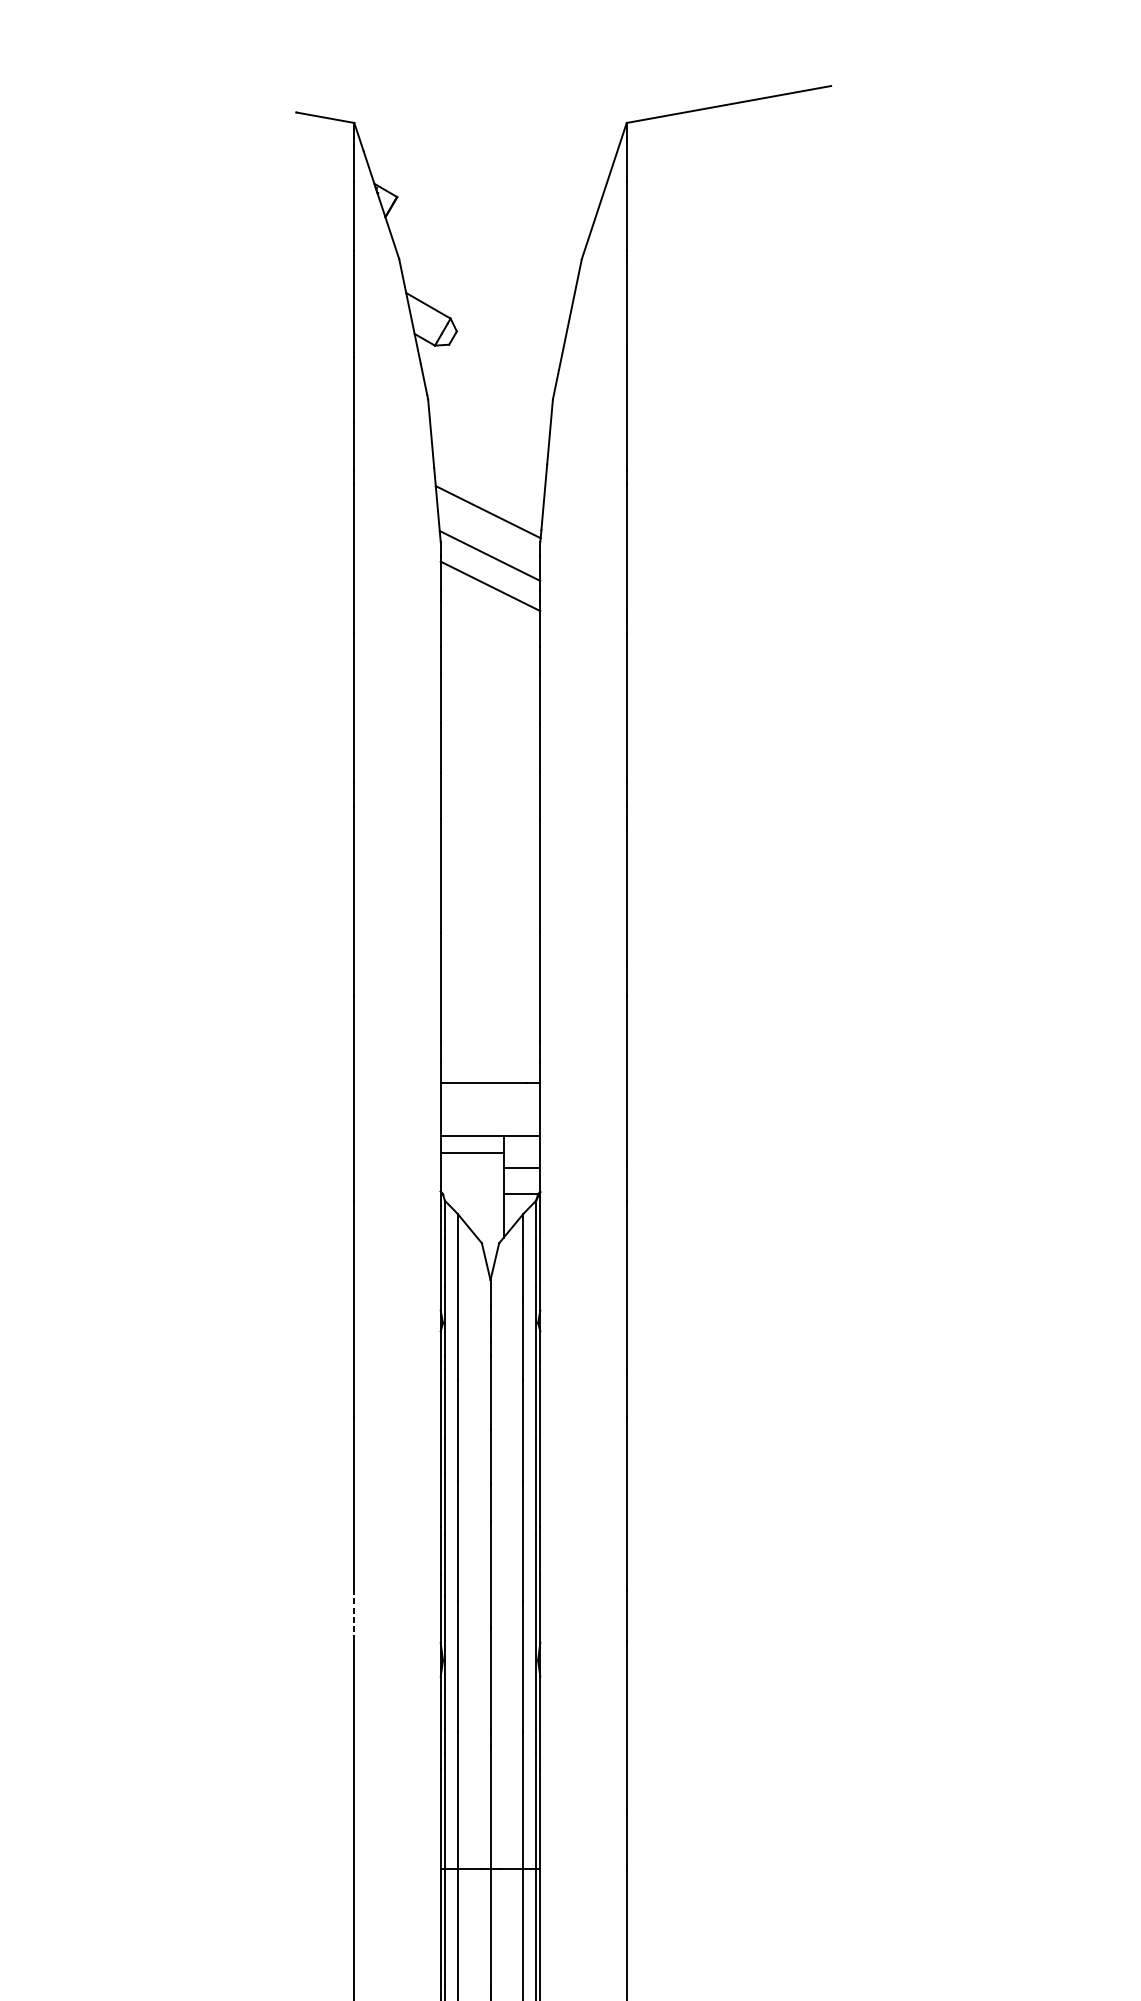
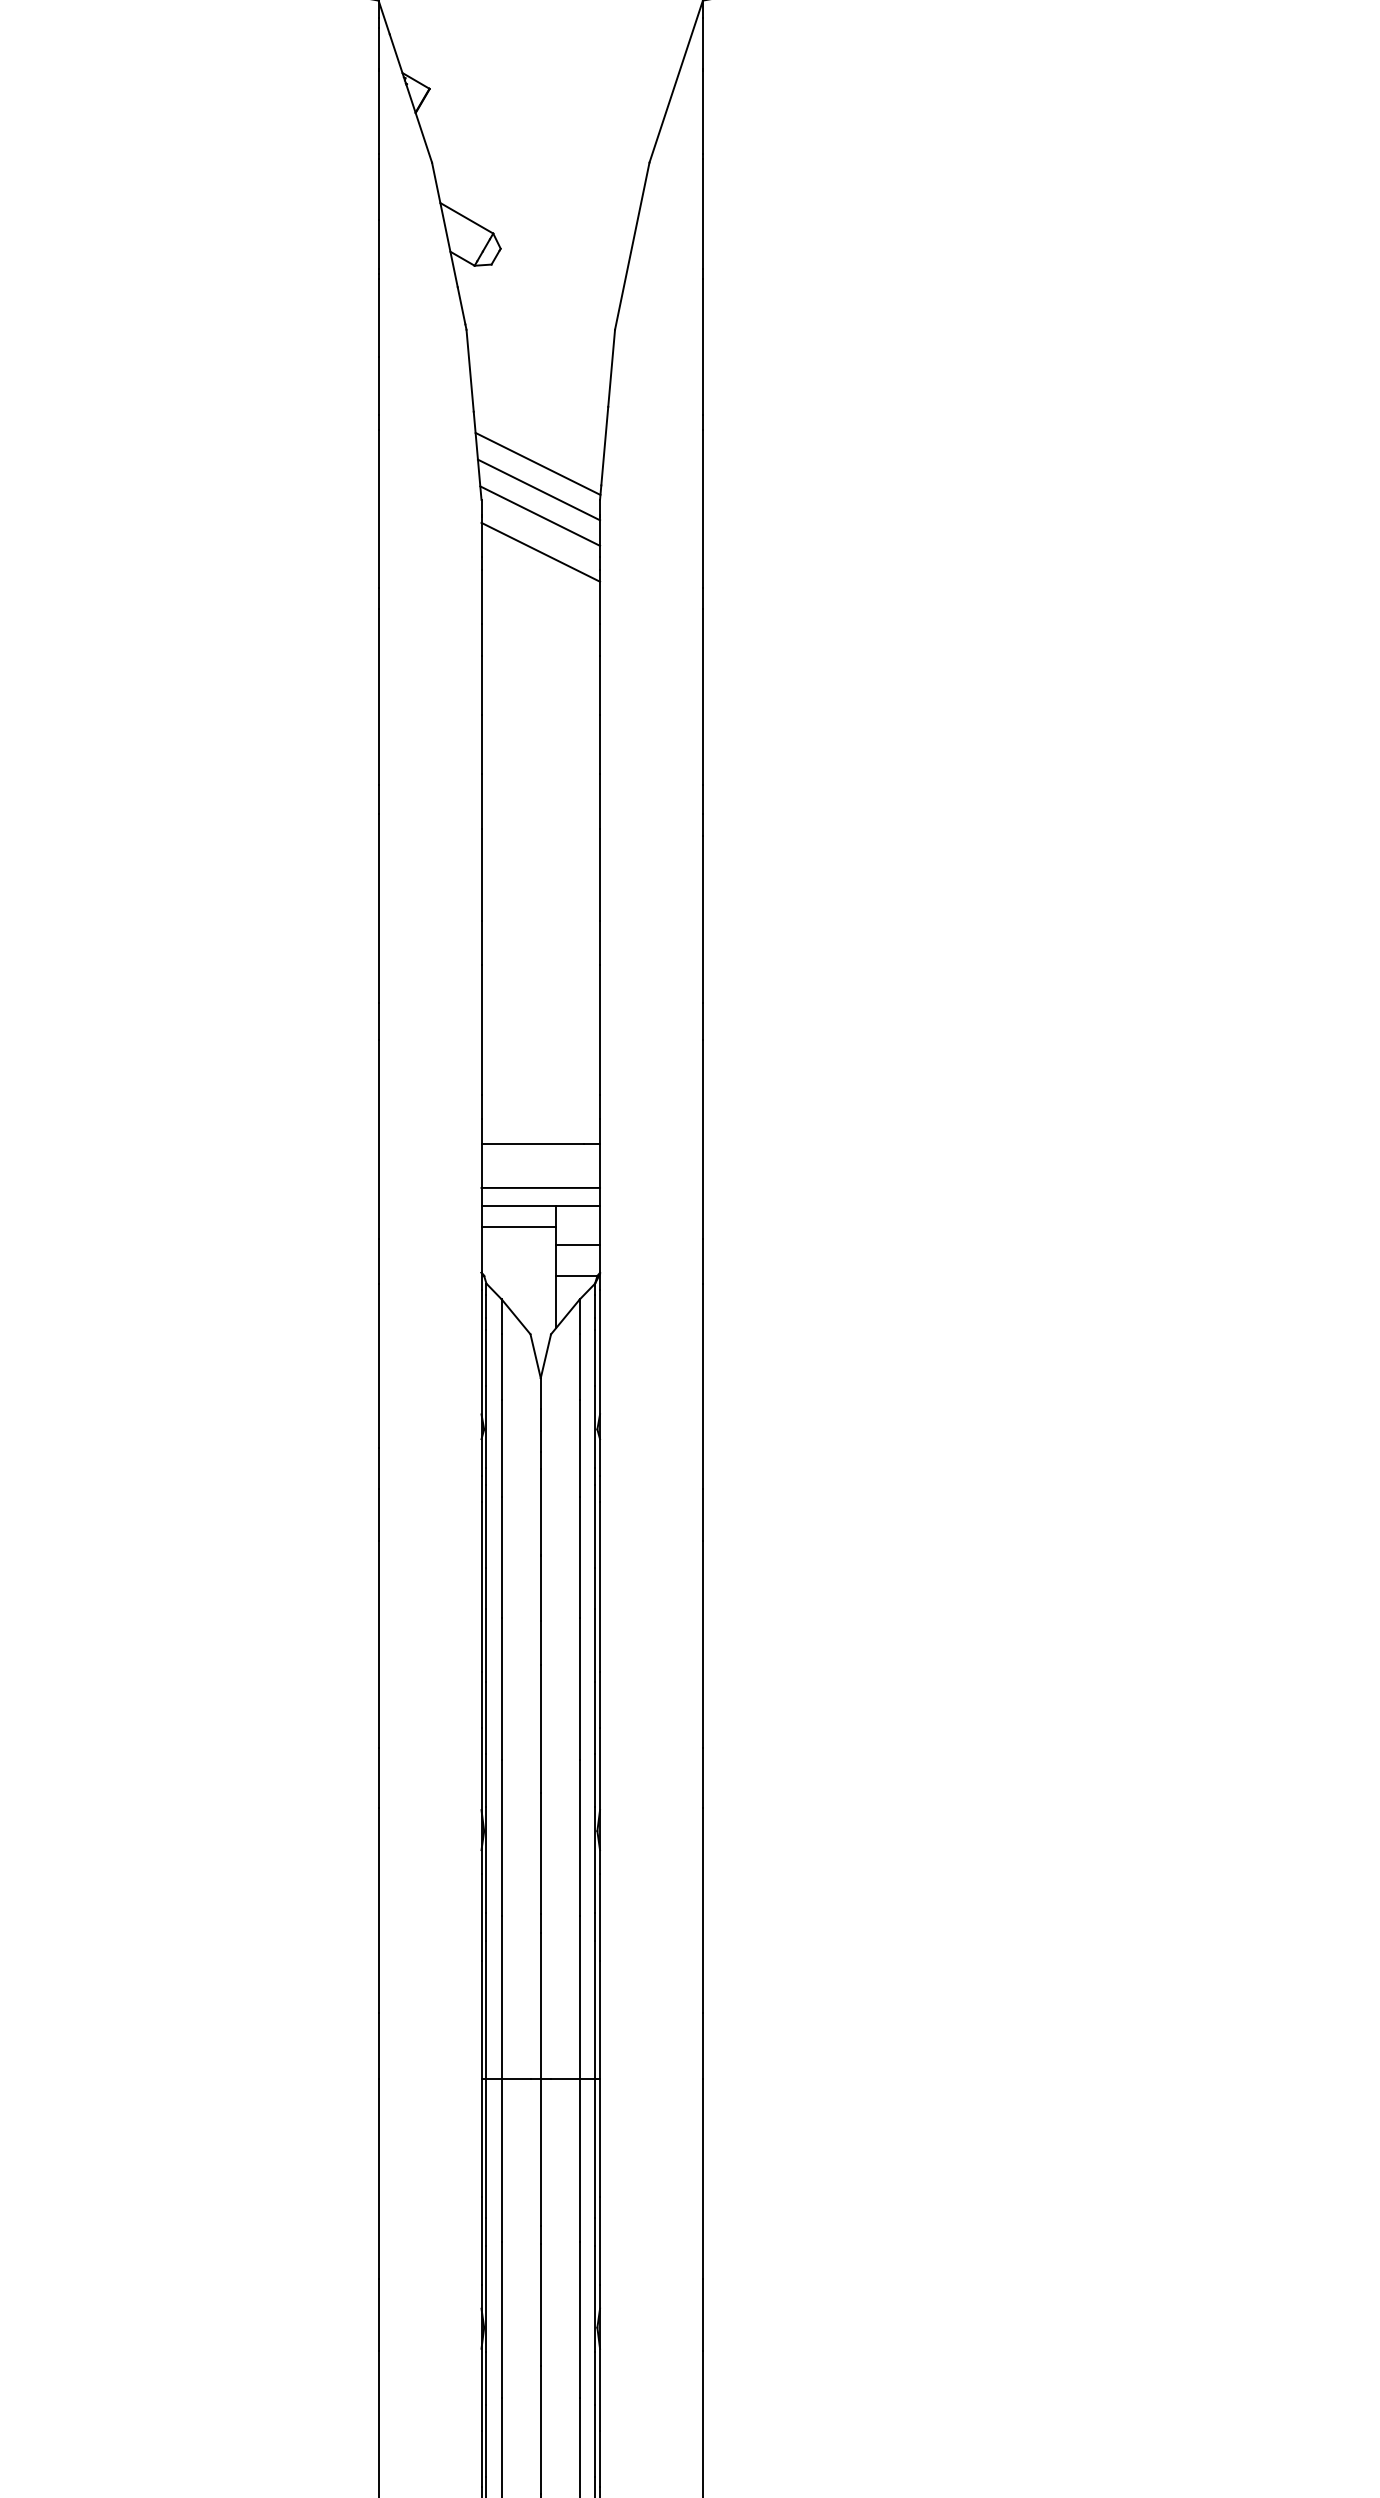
line: (488, 533) -> (538, 489), added
line: (490, 1119) -> (540, 1187), added
line: (354, 1616) -> (378, 1778), dashed -> solid

